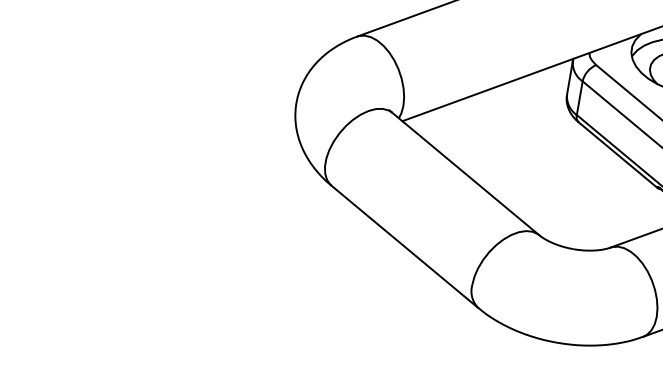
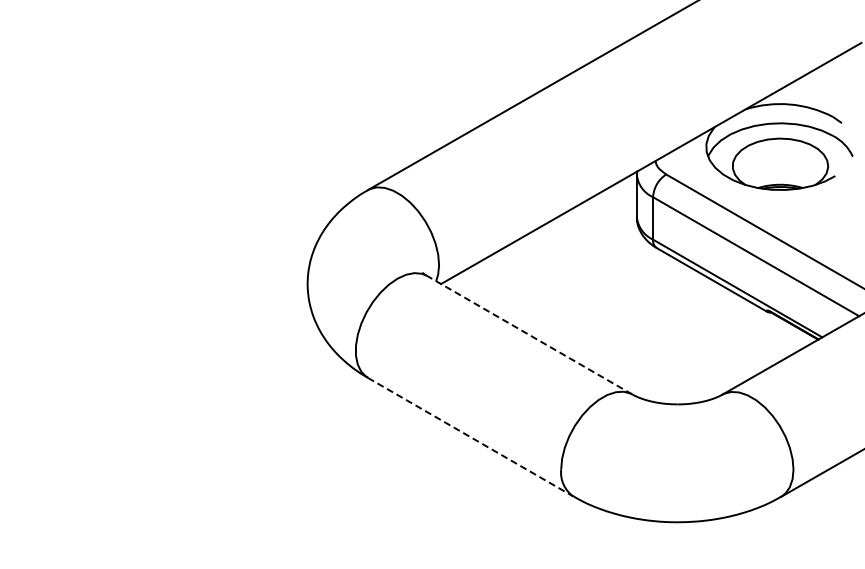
line: (465, 174) -> (529, 335), solid -> dashed
line: (404, 247) -> (470, 437), solid -> dashed

